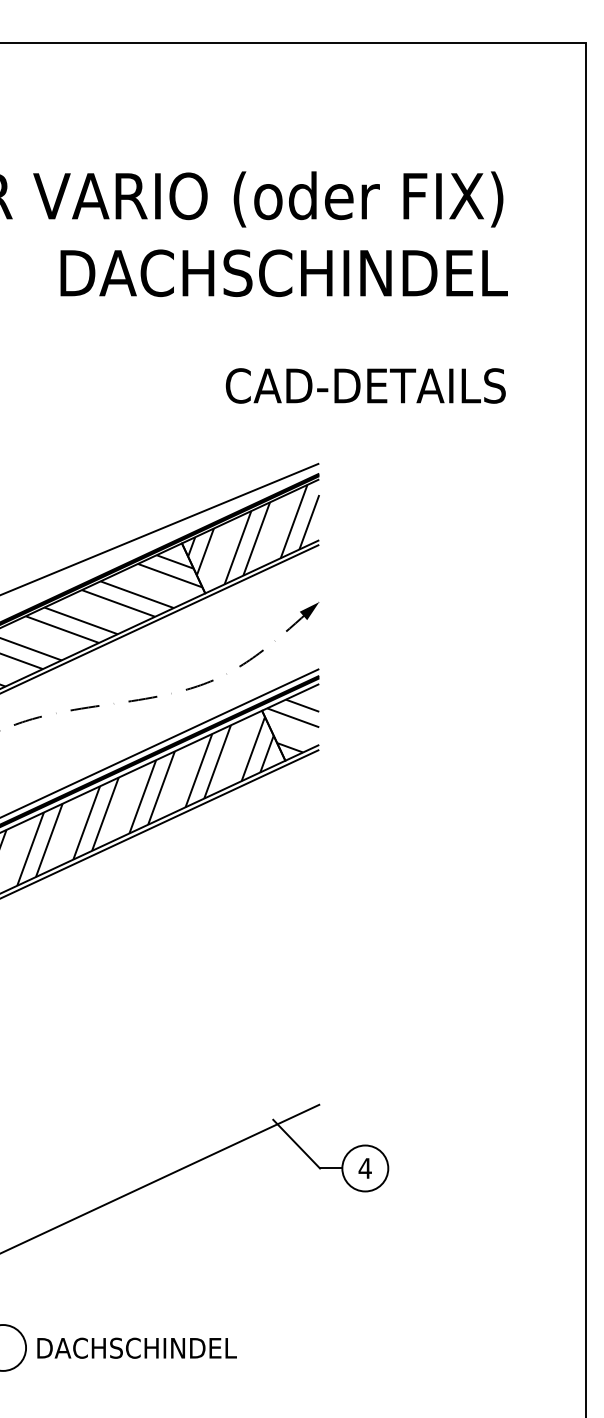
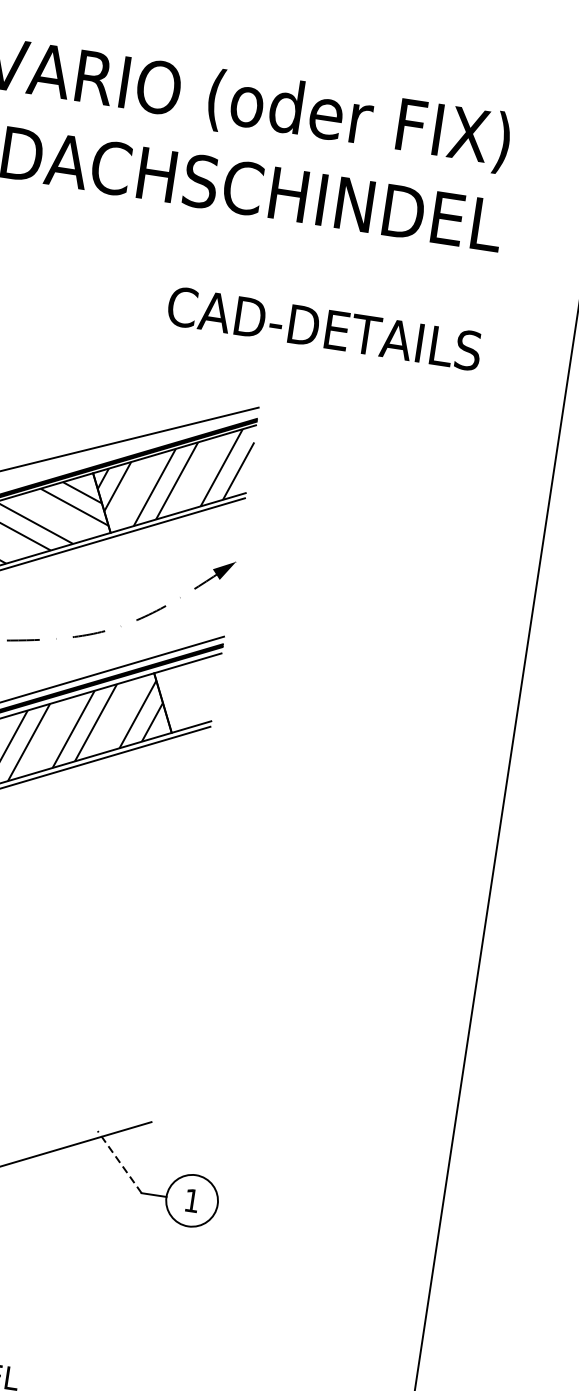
hatch: (293, 725) -> (186, 694), removed
line: (296, 1144) -> (119, 1162), solid -> dashed
text: (364, 1168) -> (191, 1200), 4 -> 1

